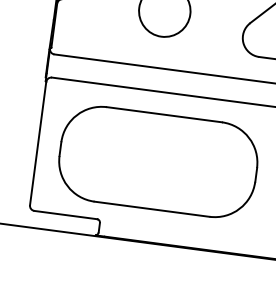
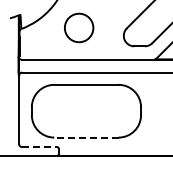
line: (150, 208) -> (85, 137), solid -> dashed
line: (65, 215) -> (39, 147), solid -> dashed

